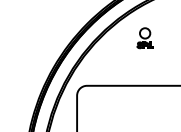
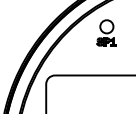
part: (144, 38) -> (106, 33), size x1.43

